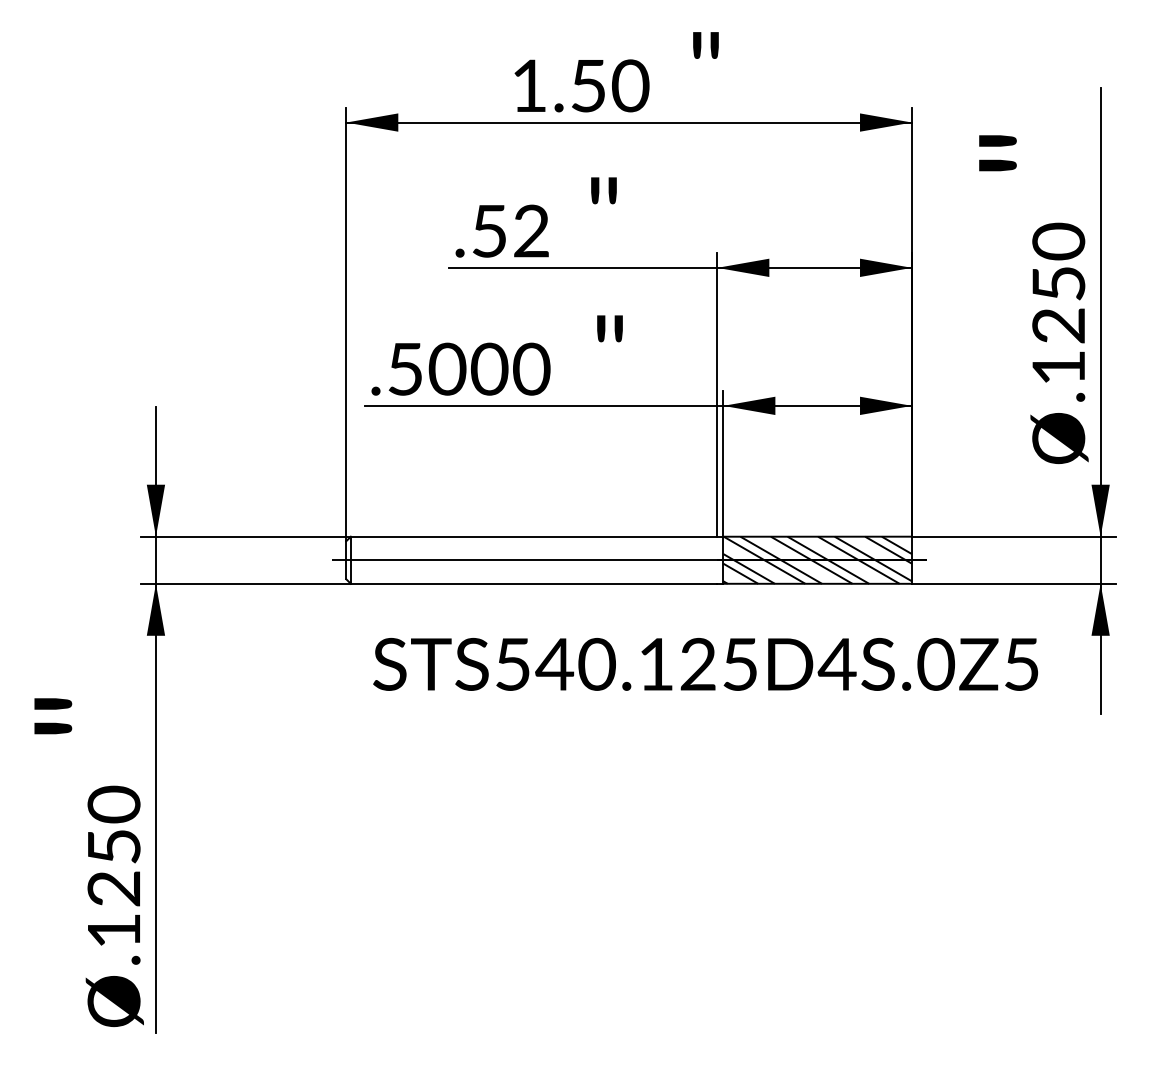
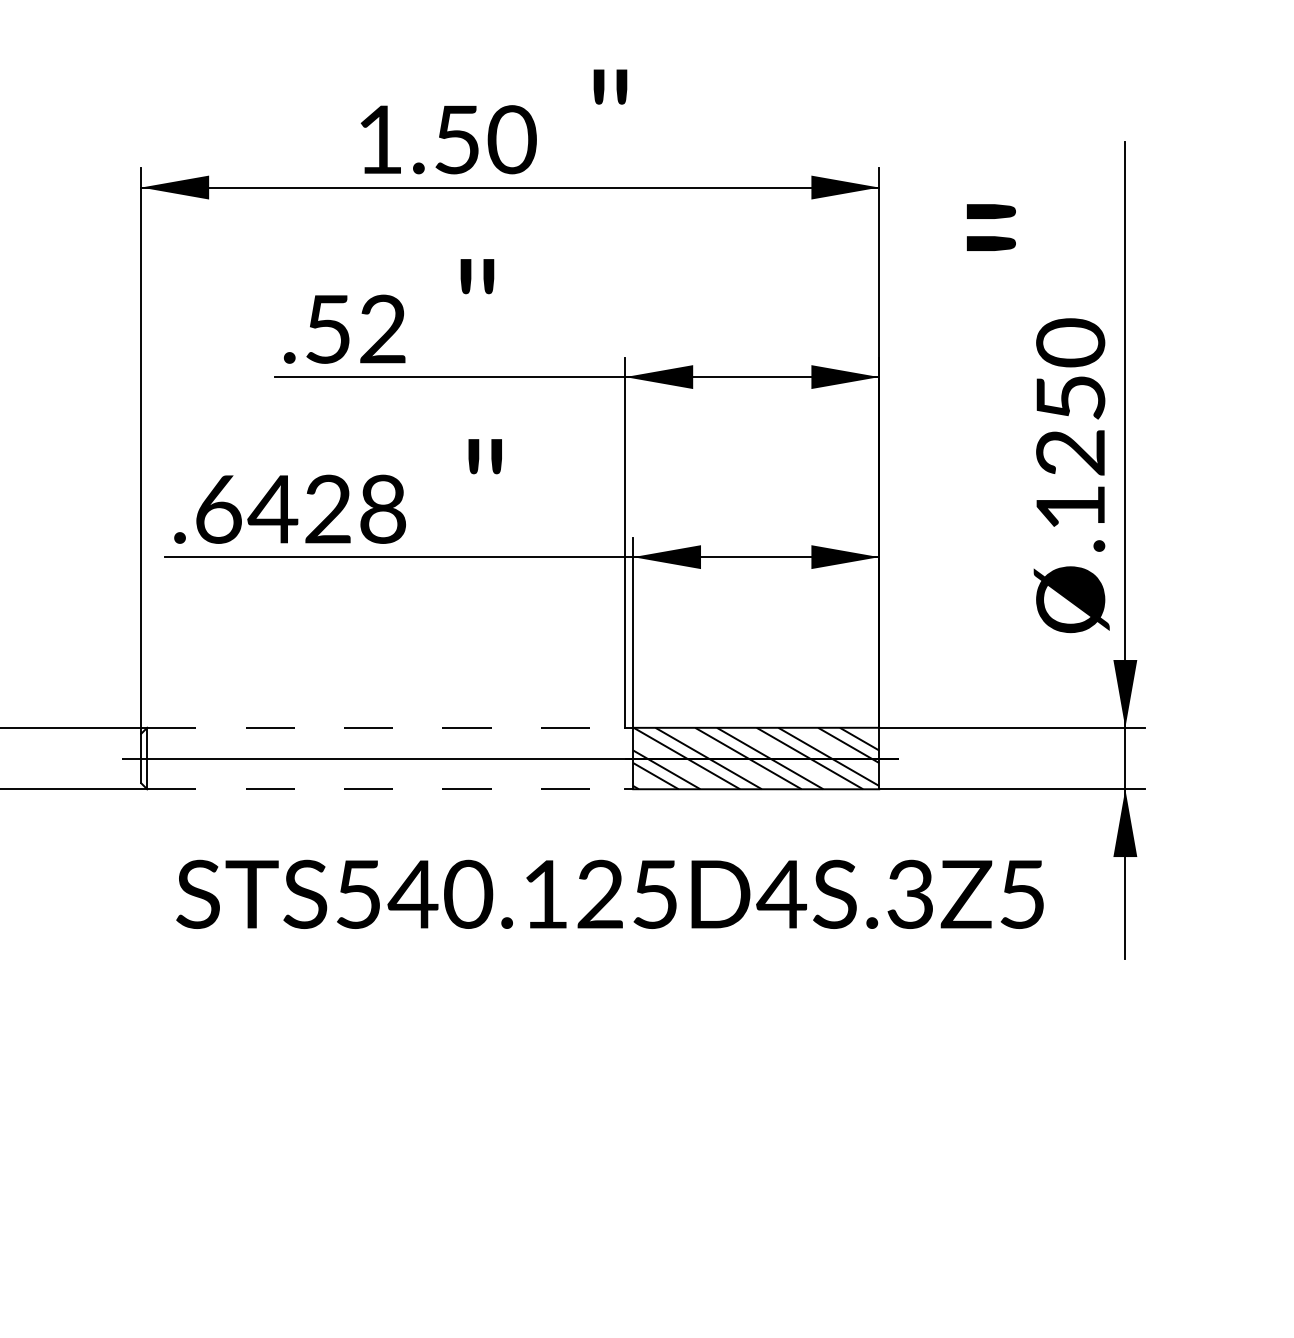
text: (469, 368) -> (301, 508), .5000 -> .6428
line: (534, 536) -> (386, 727), solid -> dashed
line: (534, 583) -> (386, 788), solid -> dashed
text: (936, 664) -> (911, 894), STS540.125D4S.0Z5 -> STS540.125D4S.3Z5

